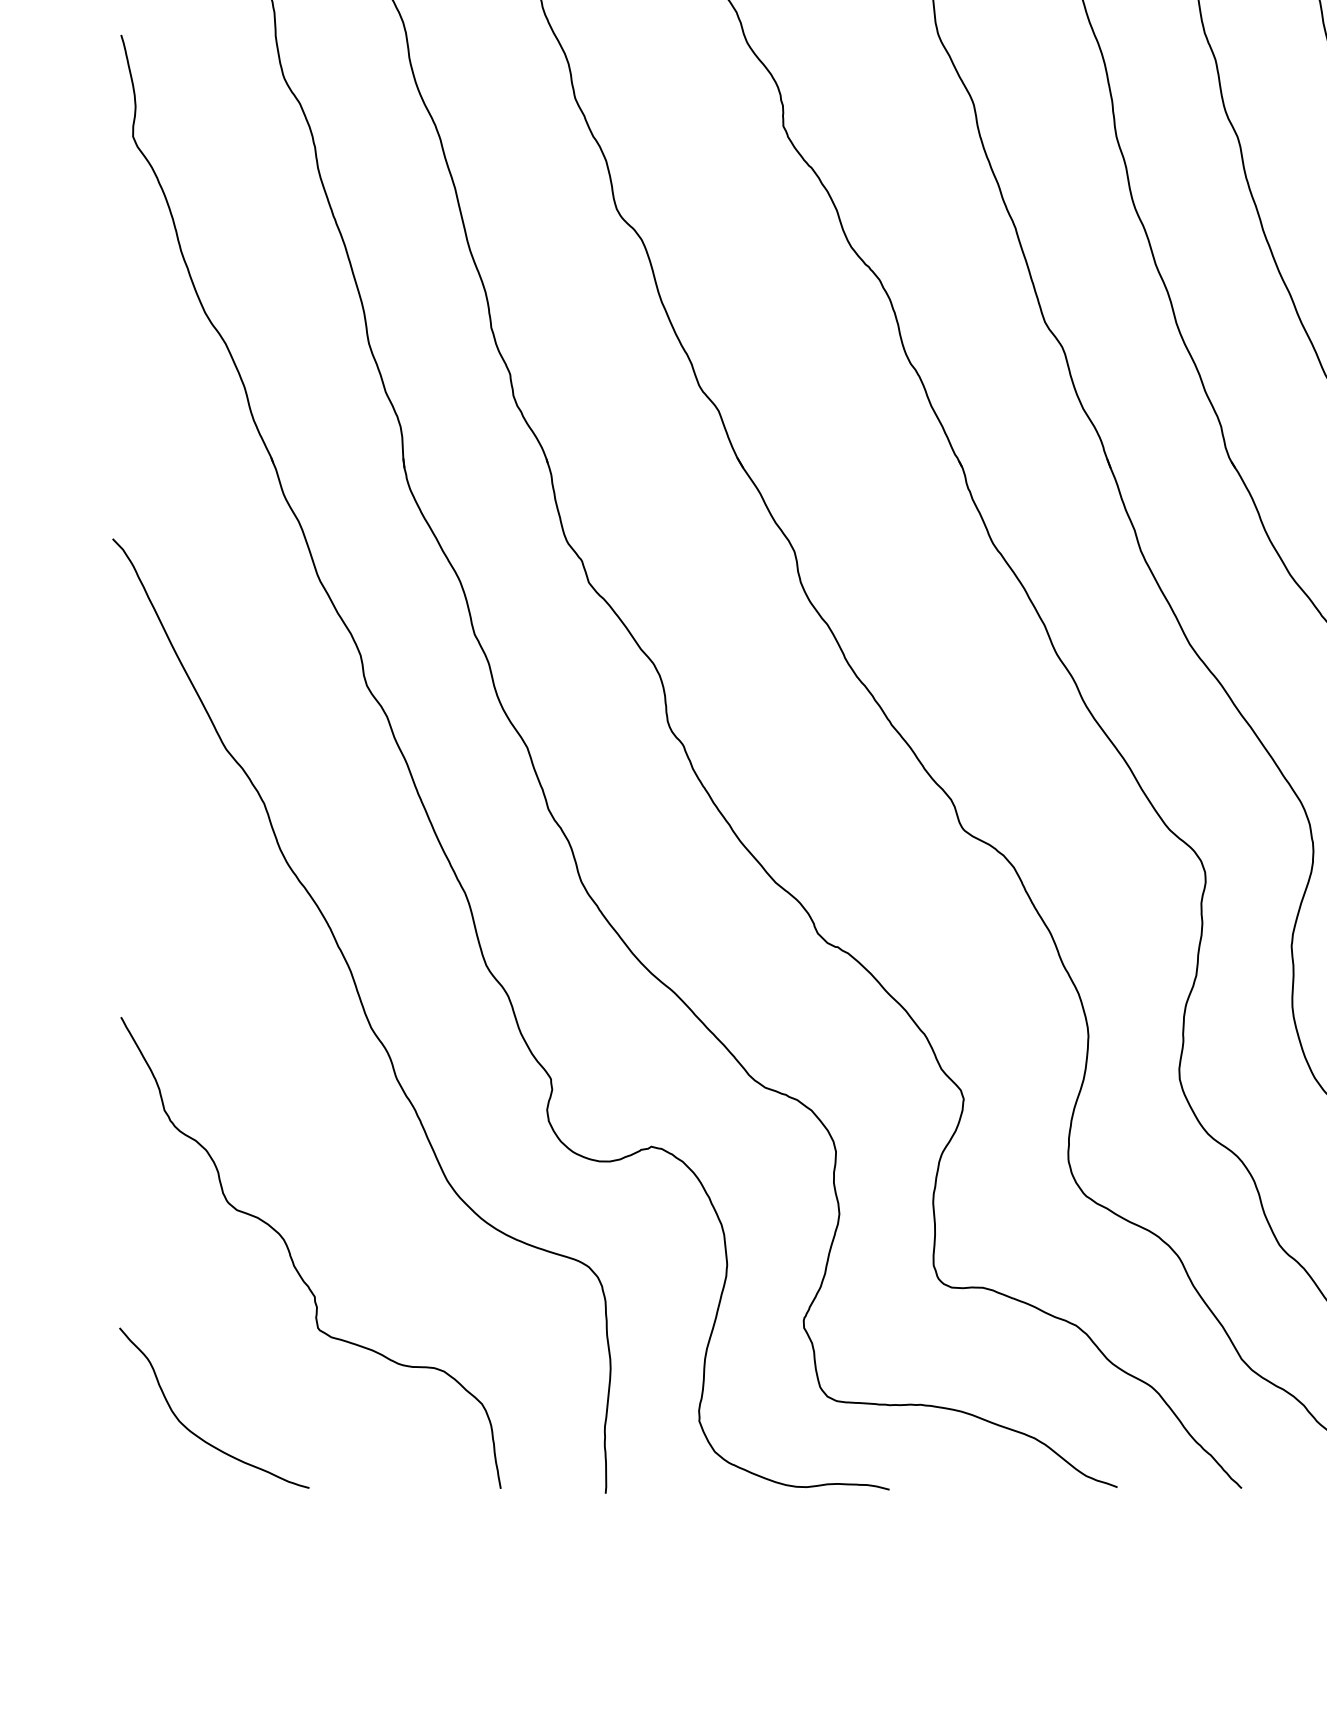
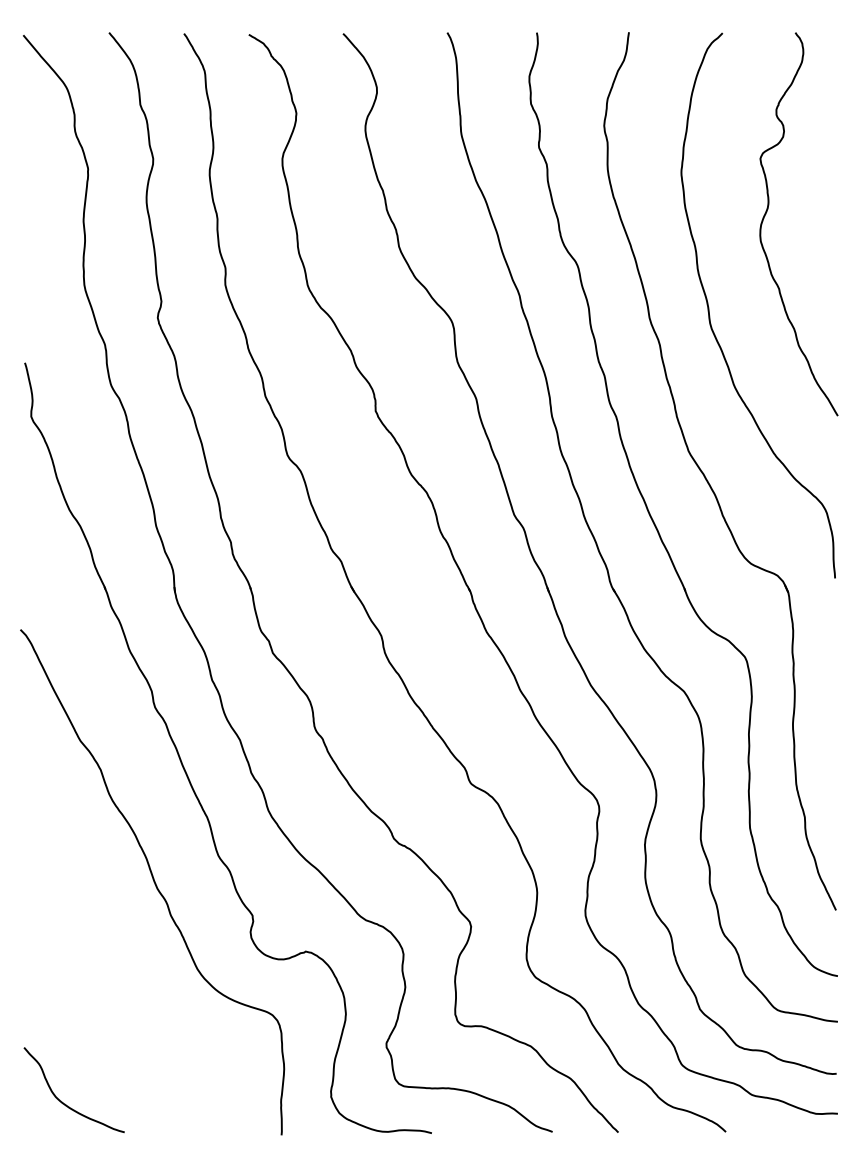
curve: (293, 1259) -> (116, 1011), removed

